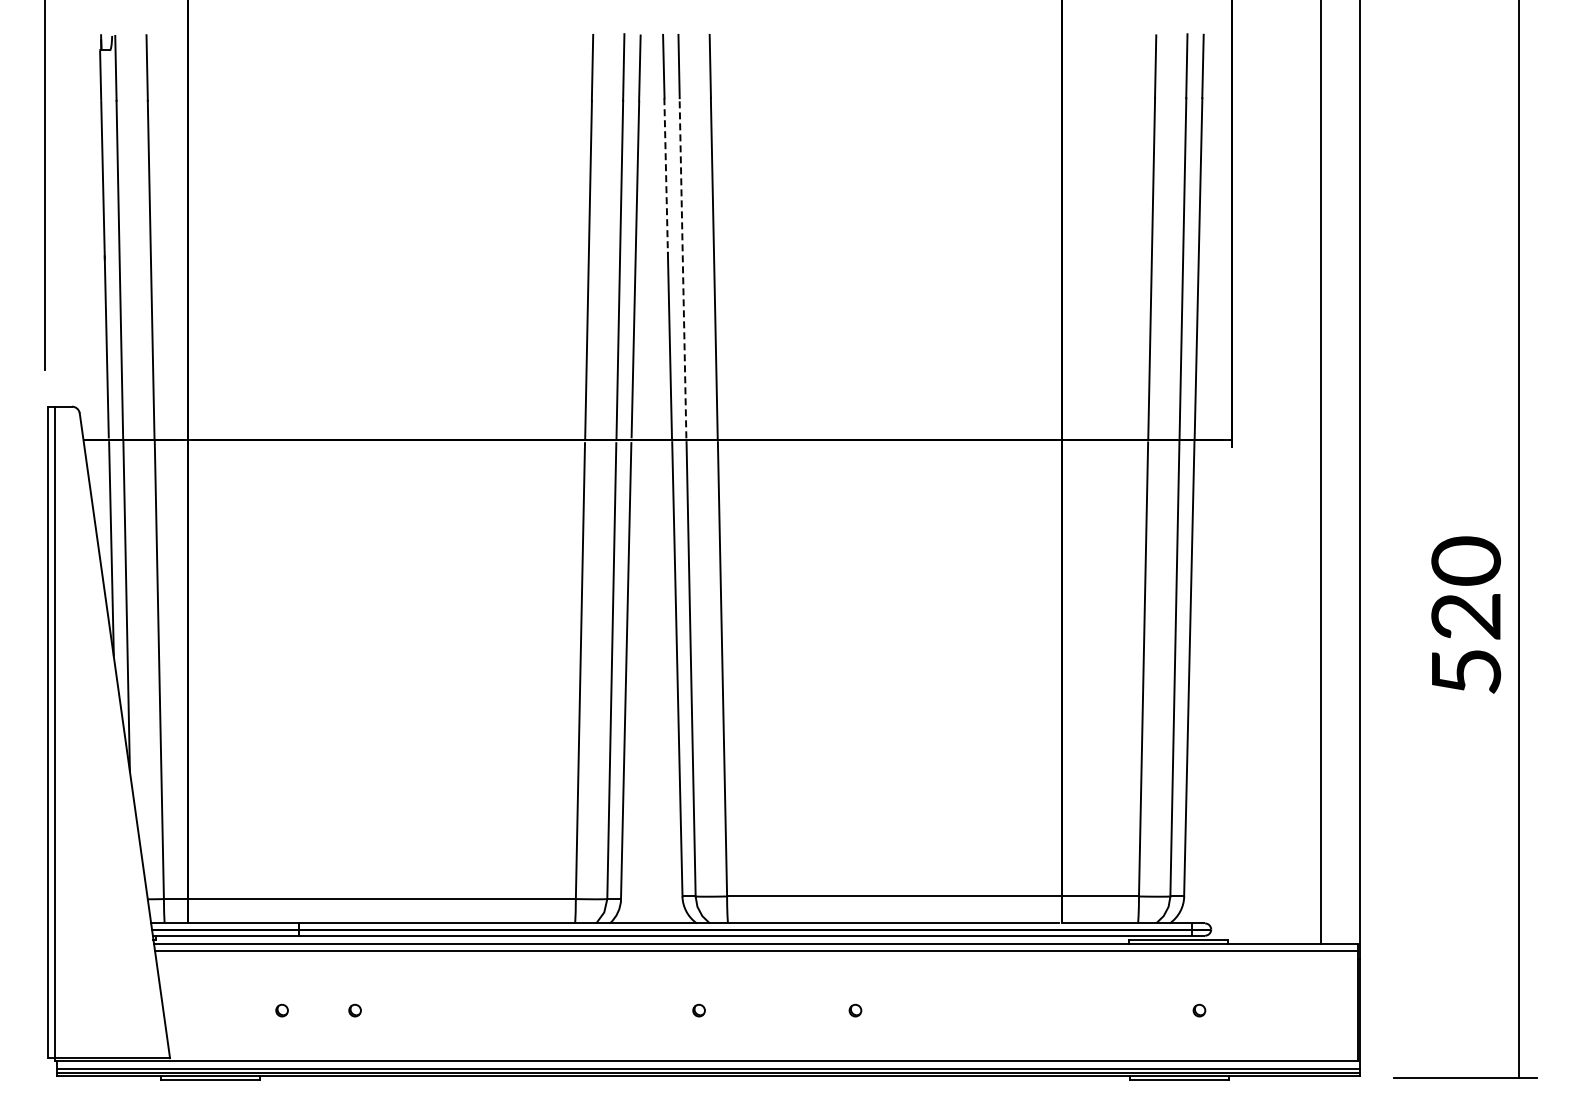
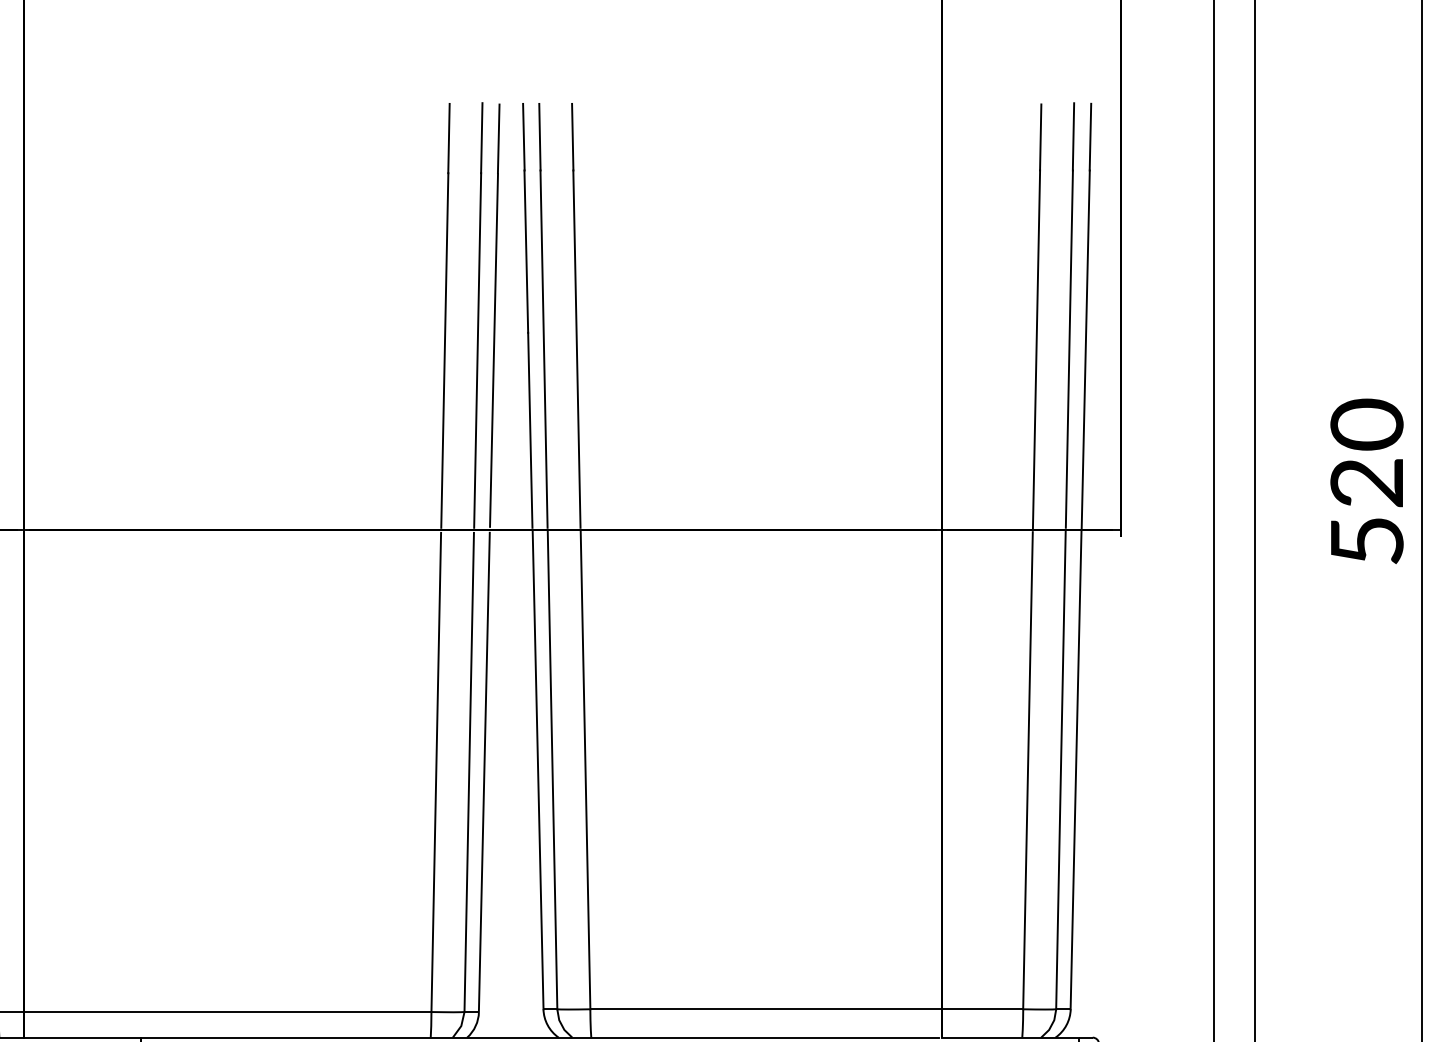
line: (666, 175) -> (526, 251), dashed -> solid
line: (682, 267) -> (543, 348), dashed -> solid
text: (1466, 614) -> (1367, 480), moved

